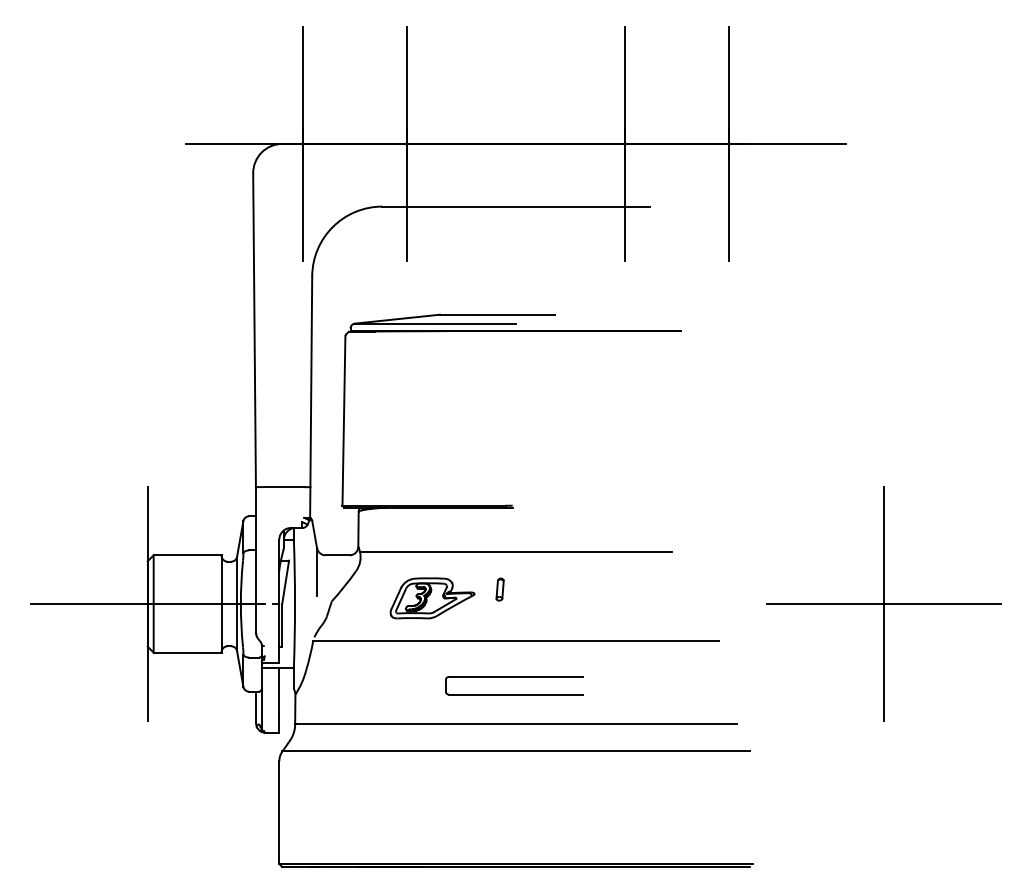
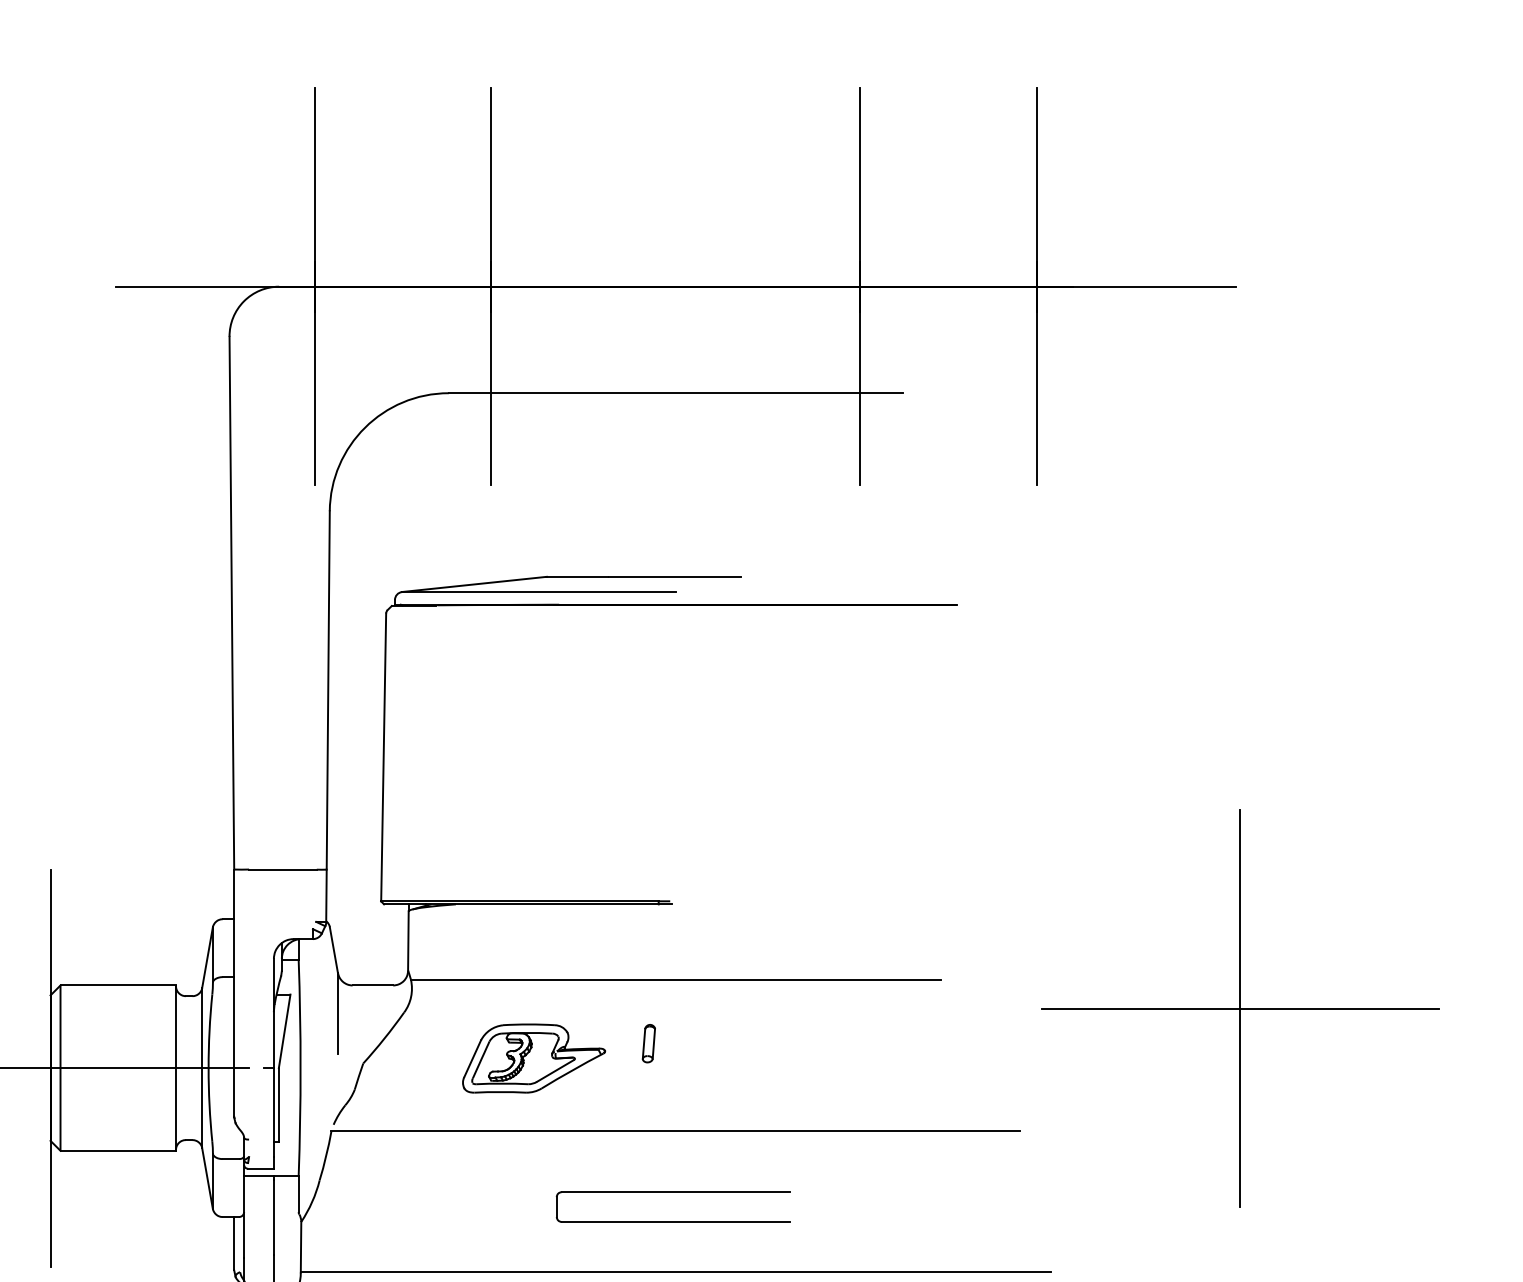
part: (883, 603) -> (1238, 1007), moved

